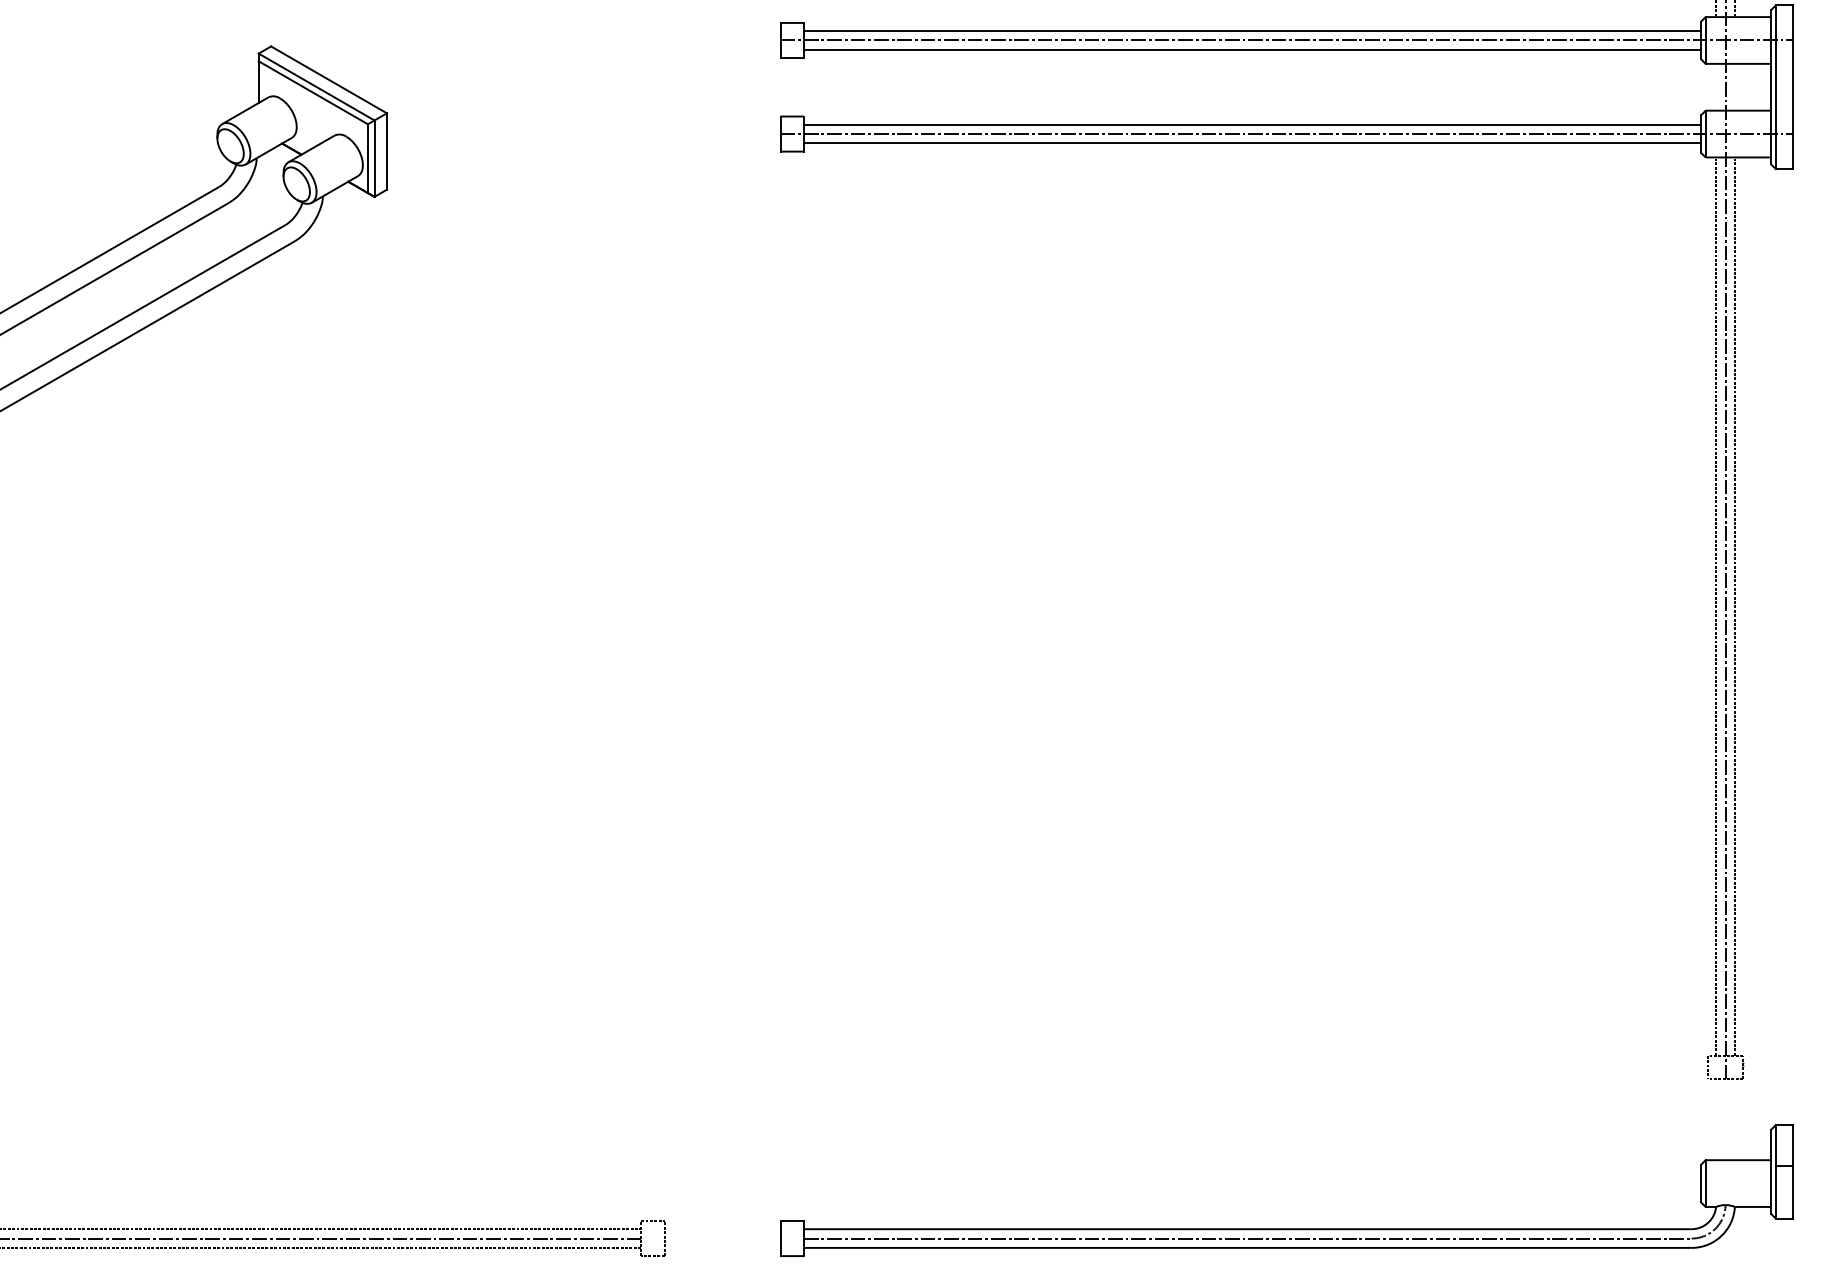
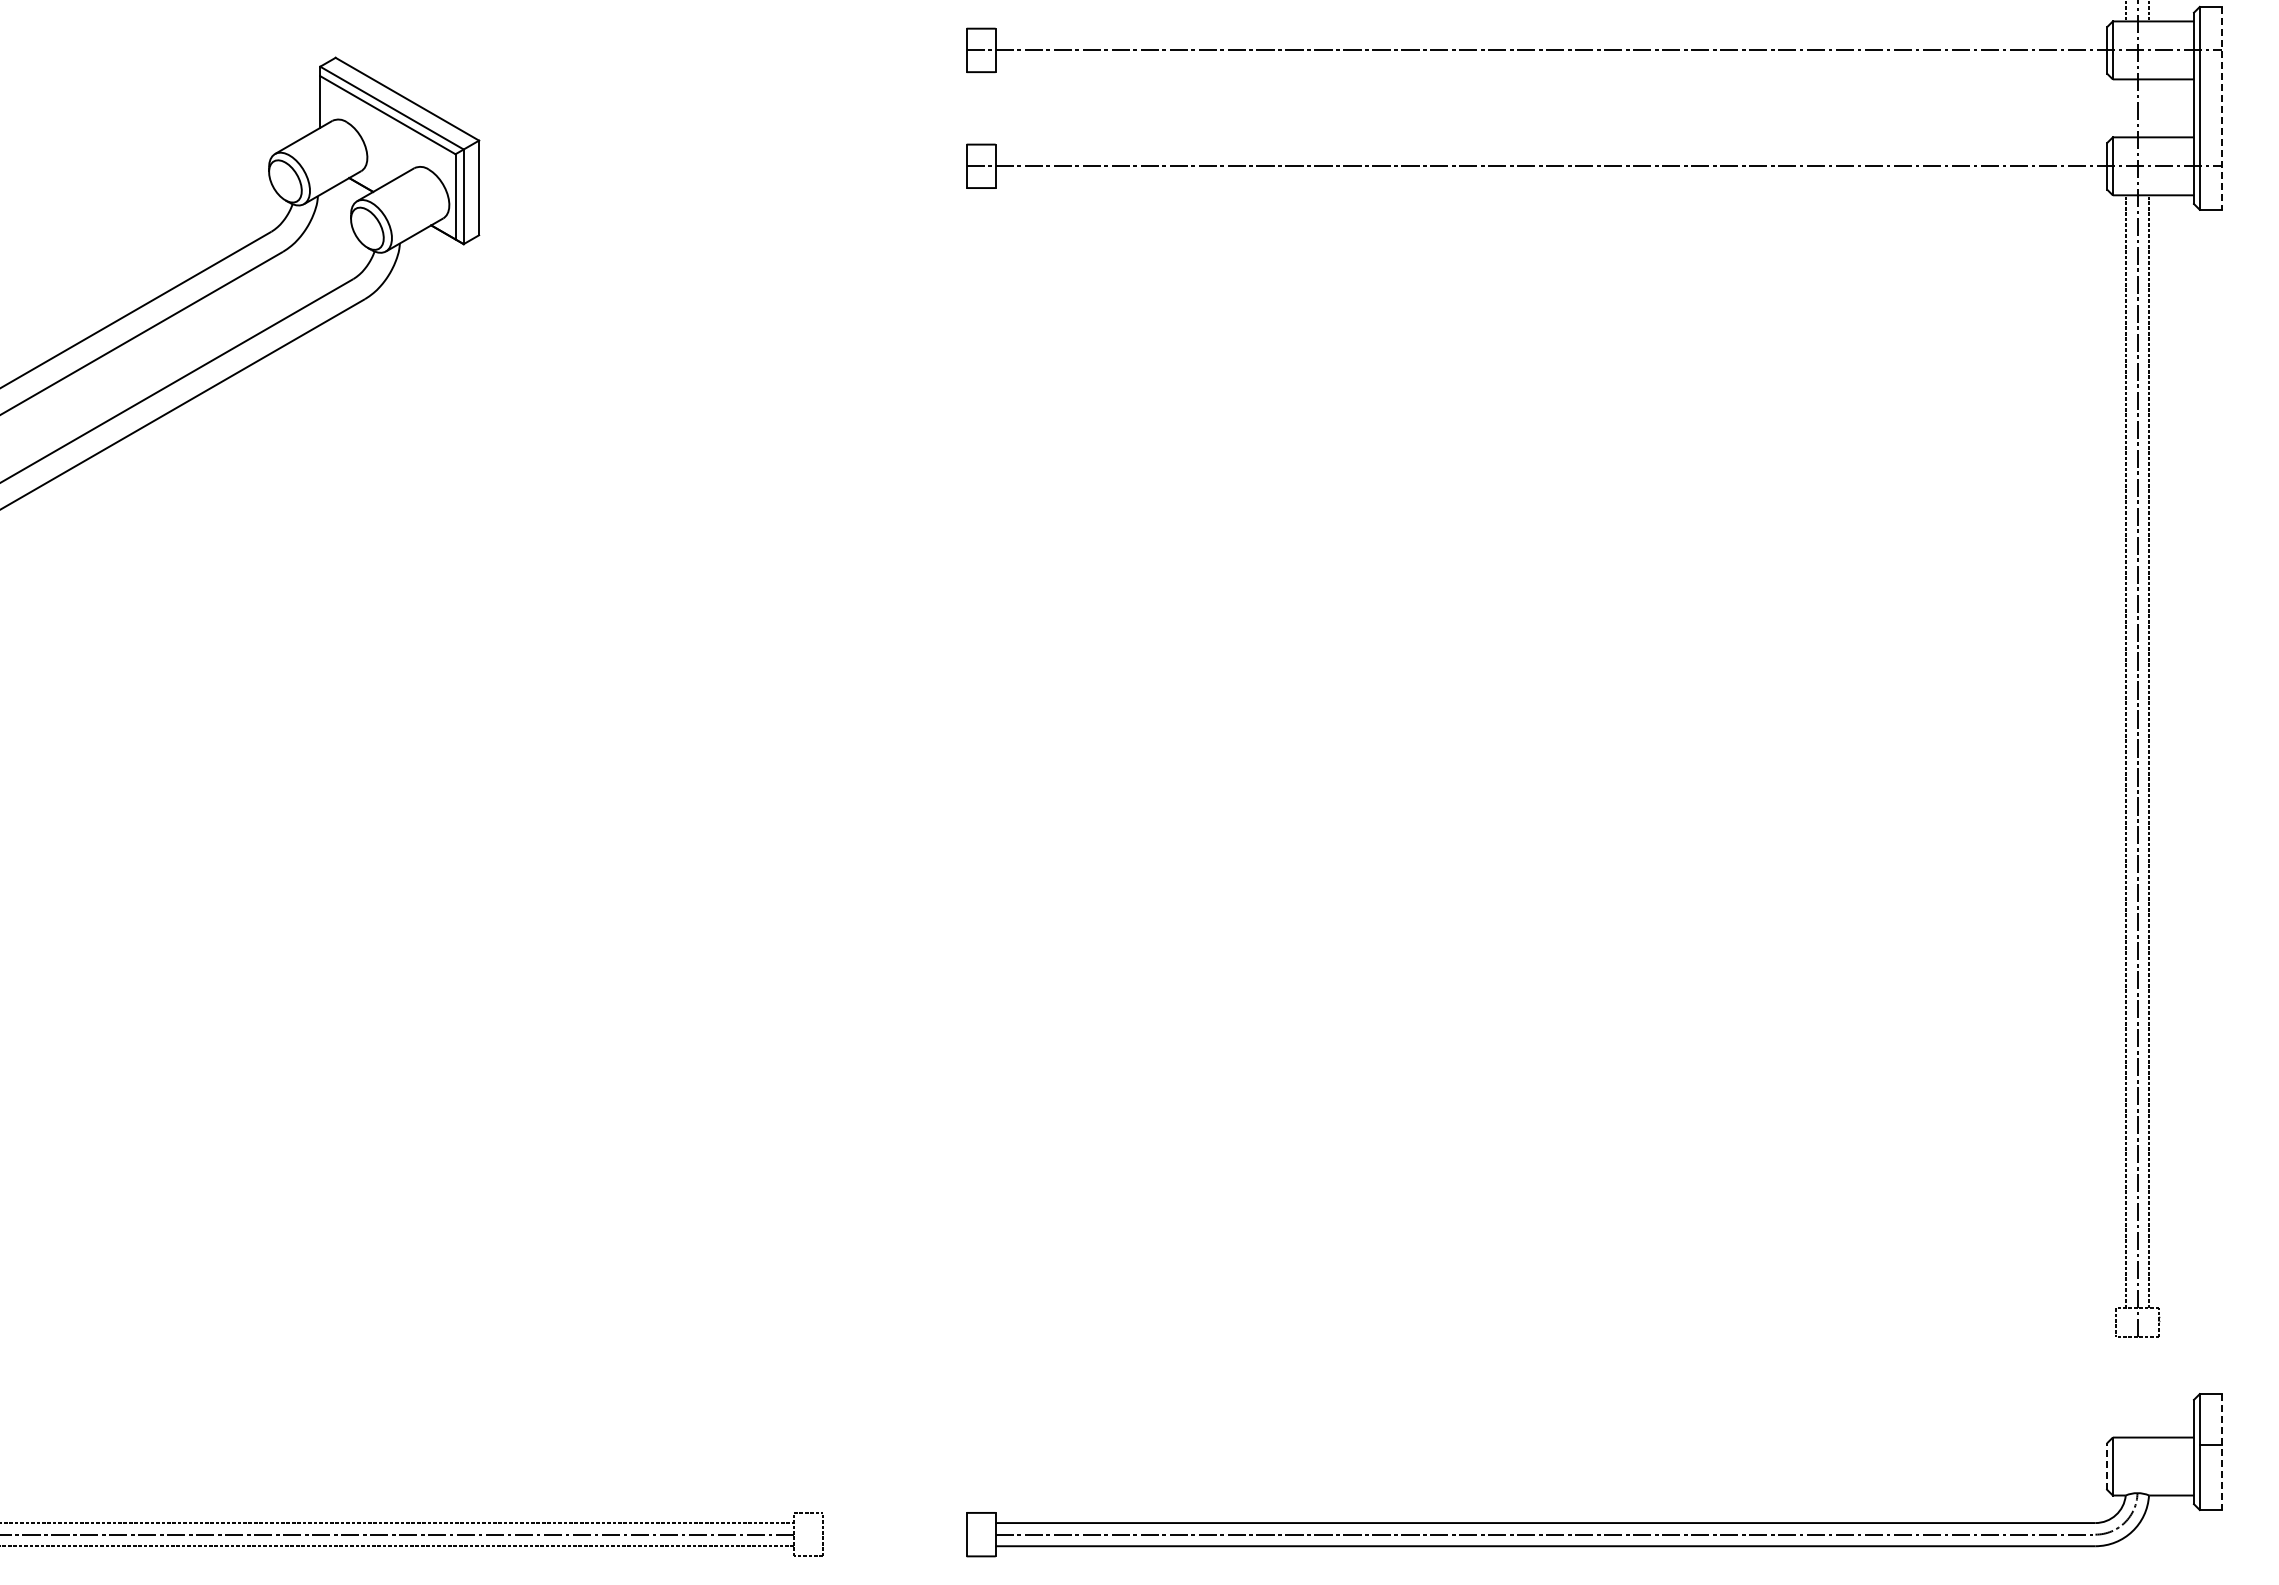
line: (1252, 30) -> (1551, 38), removed
line: (1252, 50) -> (1551, 62), removed
line: (1793, 87) -> (2221, 108), solid -> dashed
line: (1252, 124) -> (1551, 154), removed
line: (1252, 143) -> (1551, 177), removed
line: (1793, 1172) -> (2221, 1452), solid -> dashed
line: (1701, 1183) -> (2107, 1466), solid -> dashed

